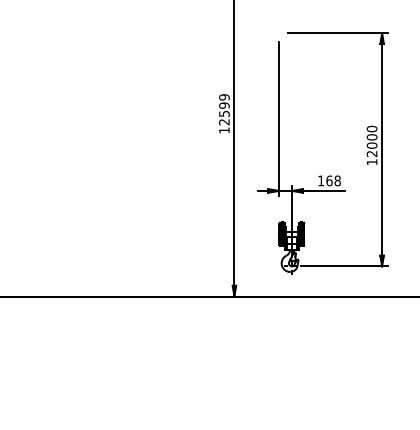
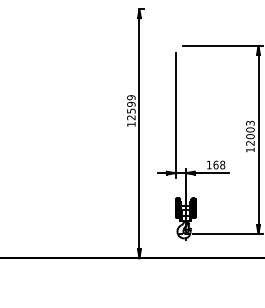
text: (371, 128) -> (249, 122), 12000 -> 12003

